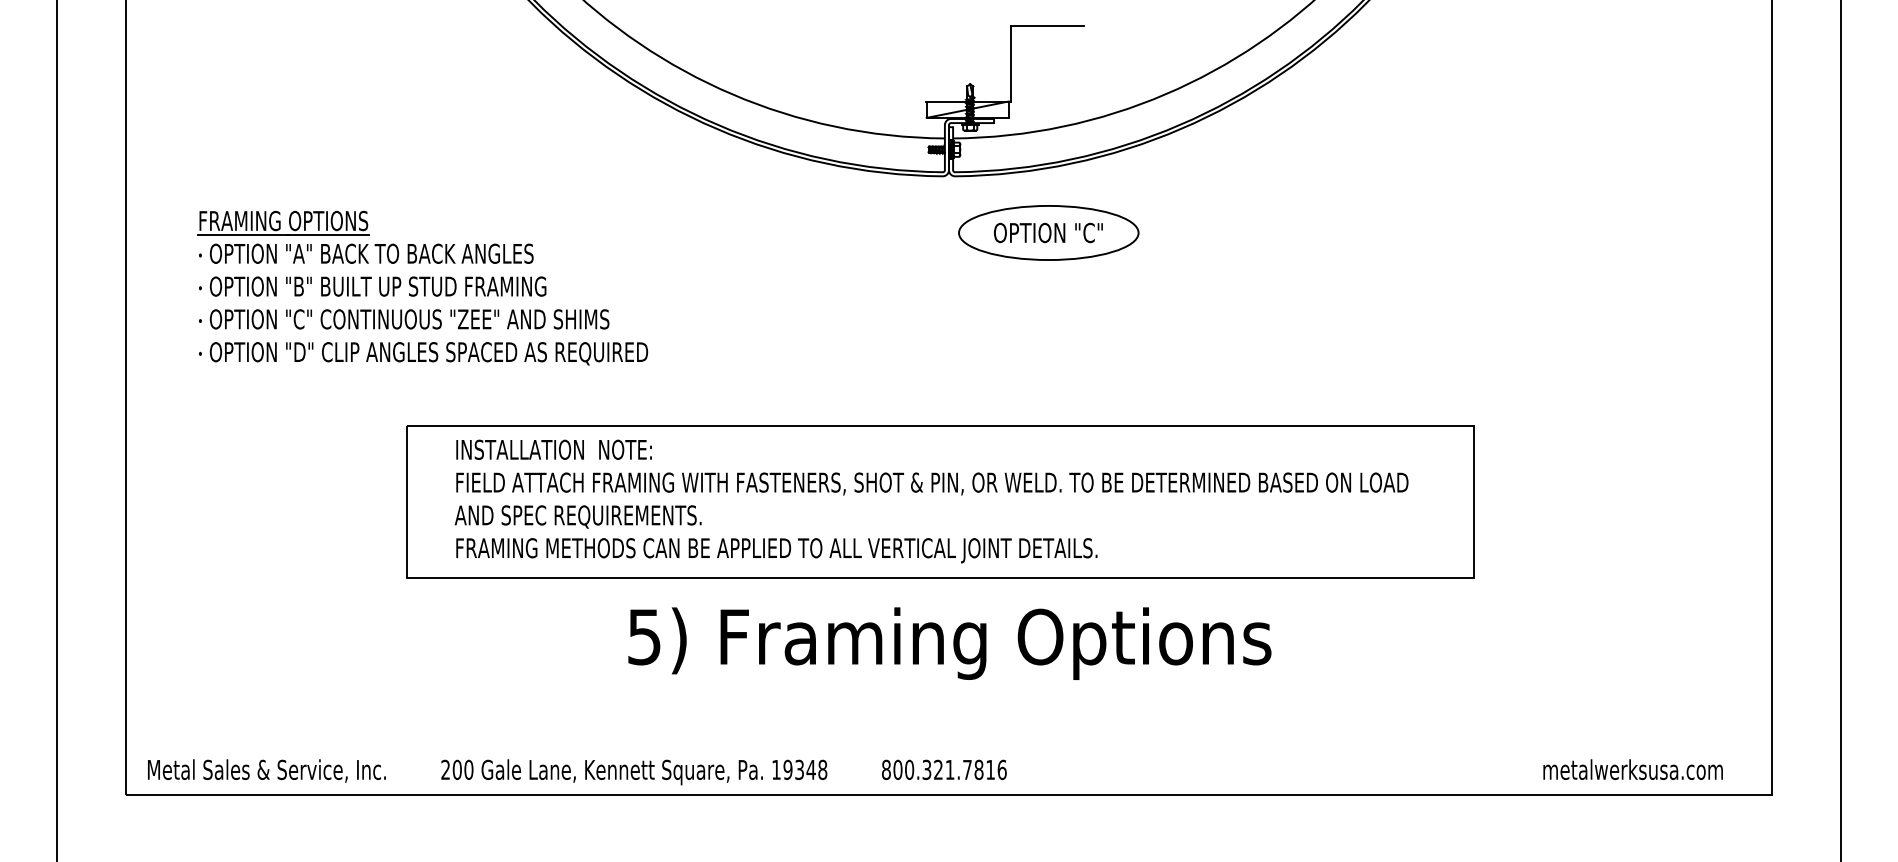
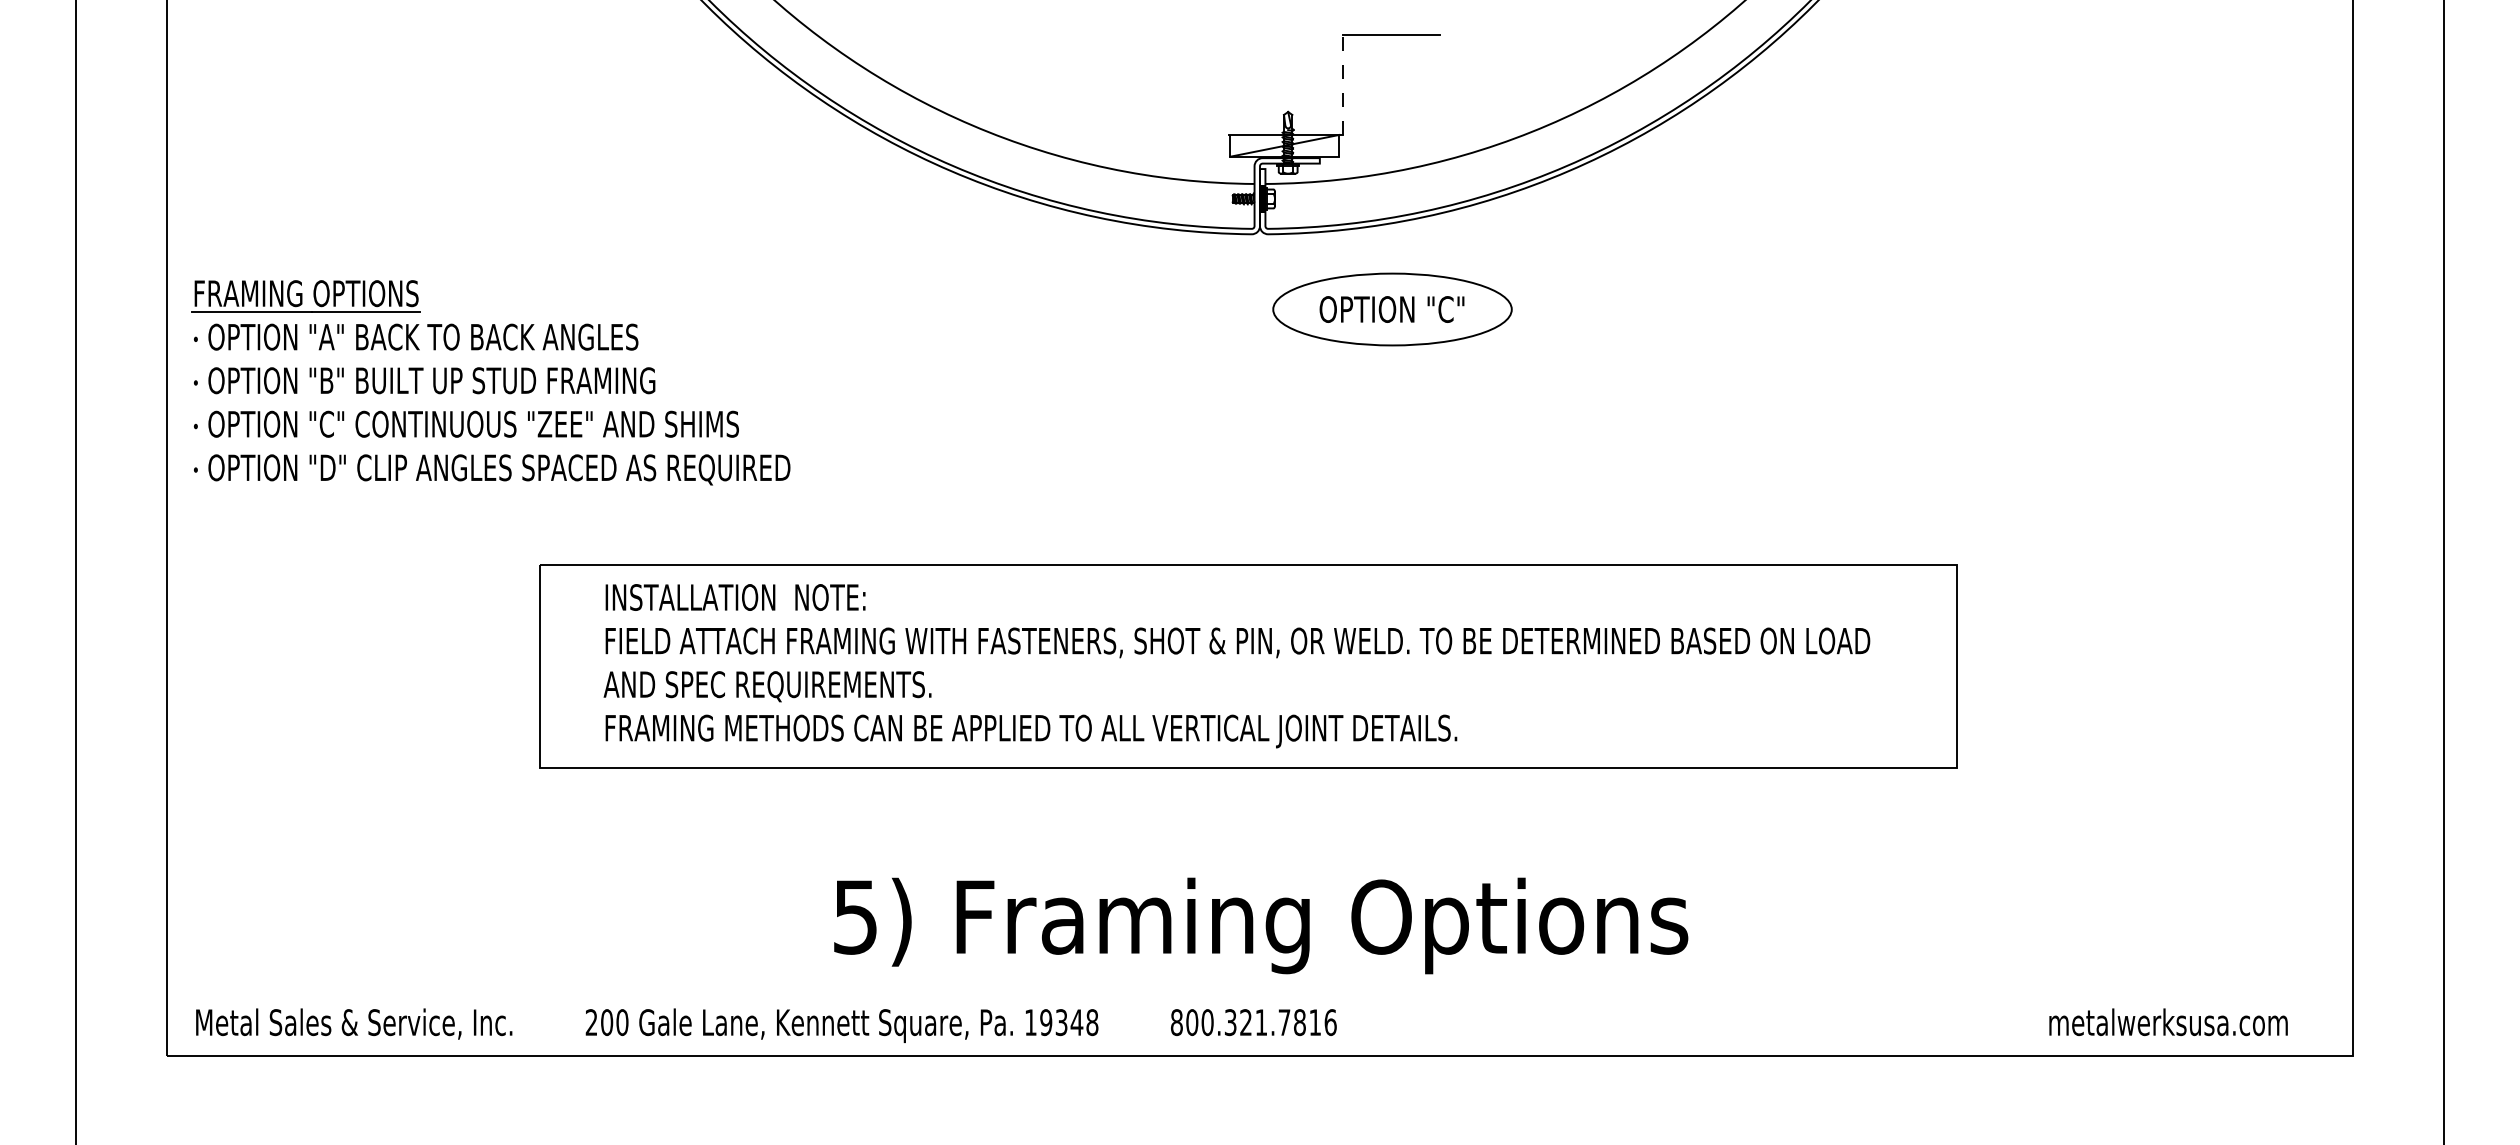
line: (1011, 63) -> (1342, 84), solid -> dashed
part: (422, 287) -> (490, 382), moved
text: (950, 643) -> (1261, 925), moved

